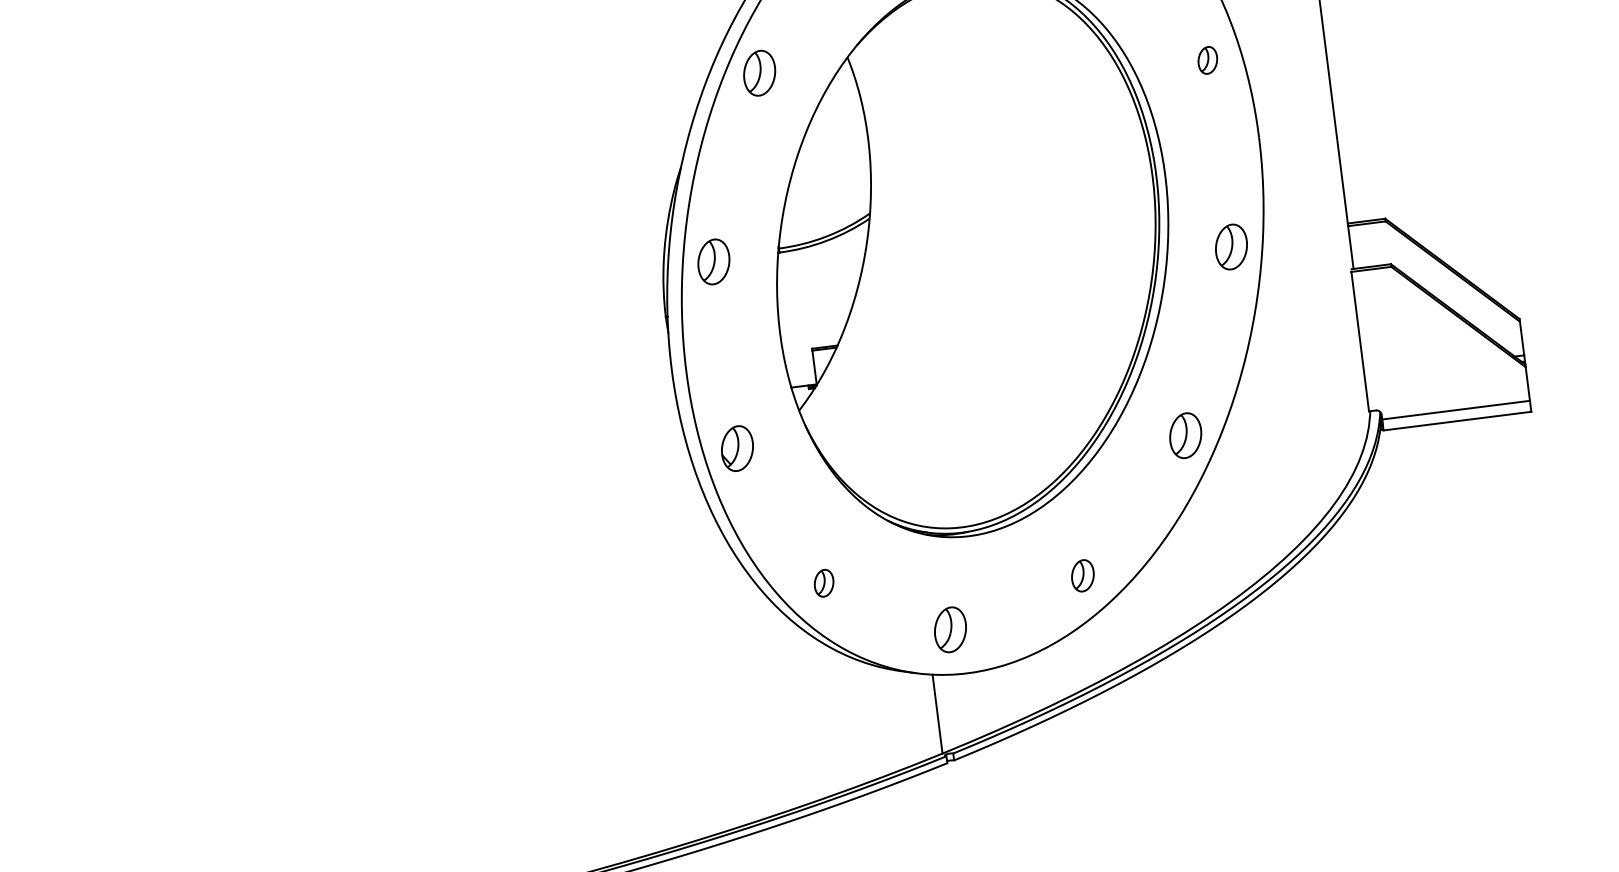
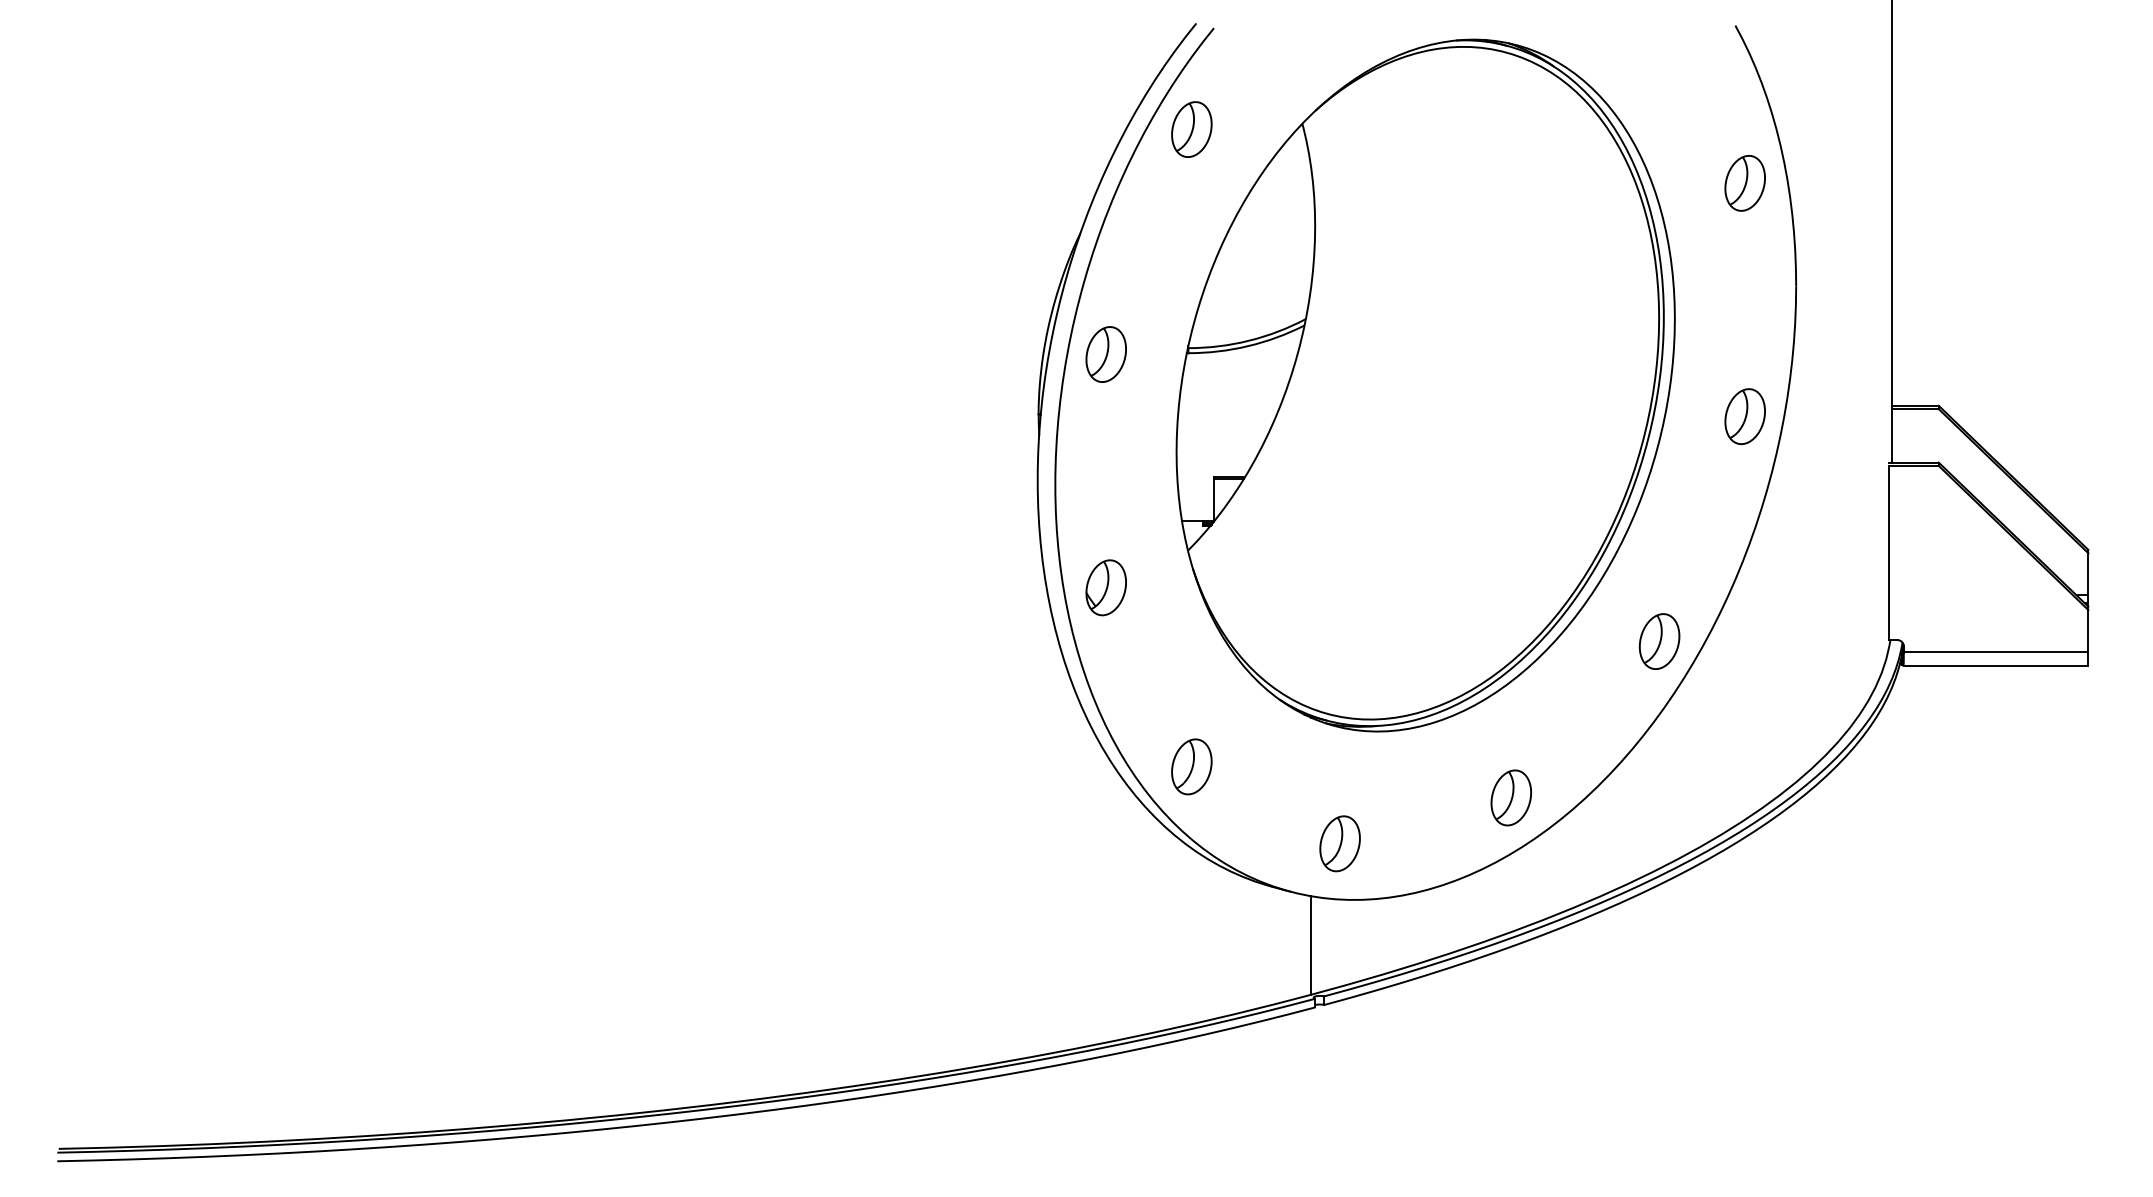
part: (1207, 60) -> (1744, 183), size x1.67
part: (1082, 575) -> (1511, 797), size x1.43
part: (823, 582) -> (1191, 766), size x1.67

